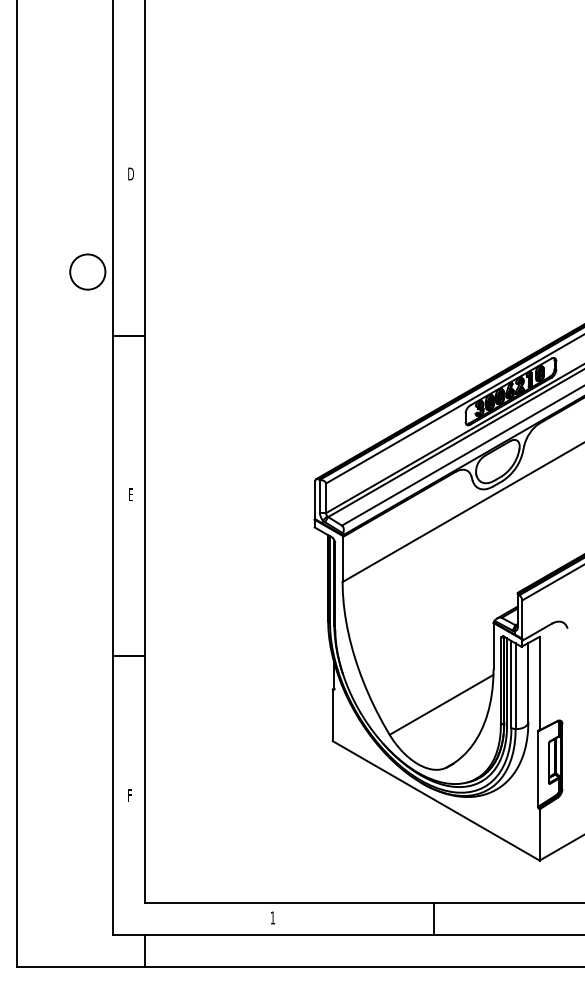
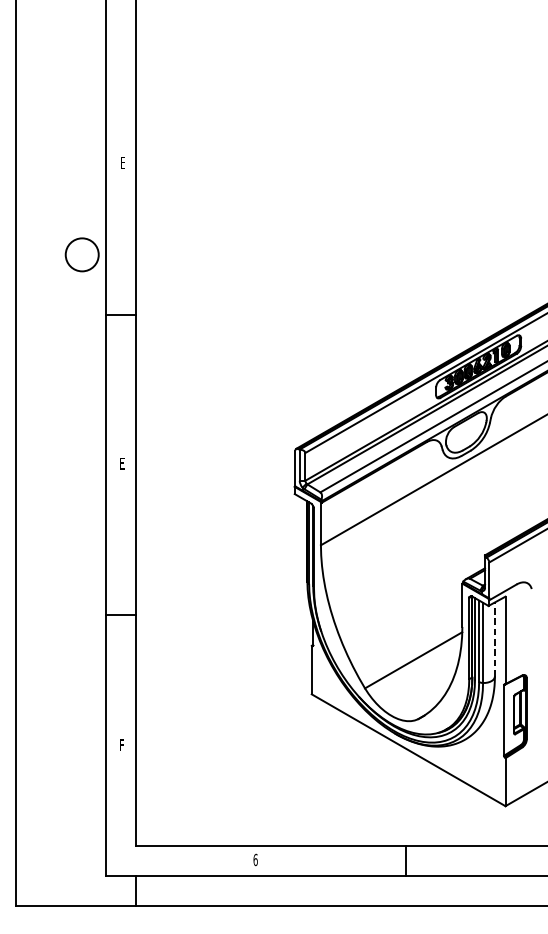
text: (130, 173) -> (122, 162), D -> E
line: (528, 682) -> (495, 639), solid -> dashed
text: (272, 917) -> (255, 859), 1 -> 6

